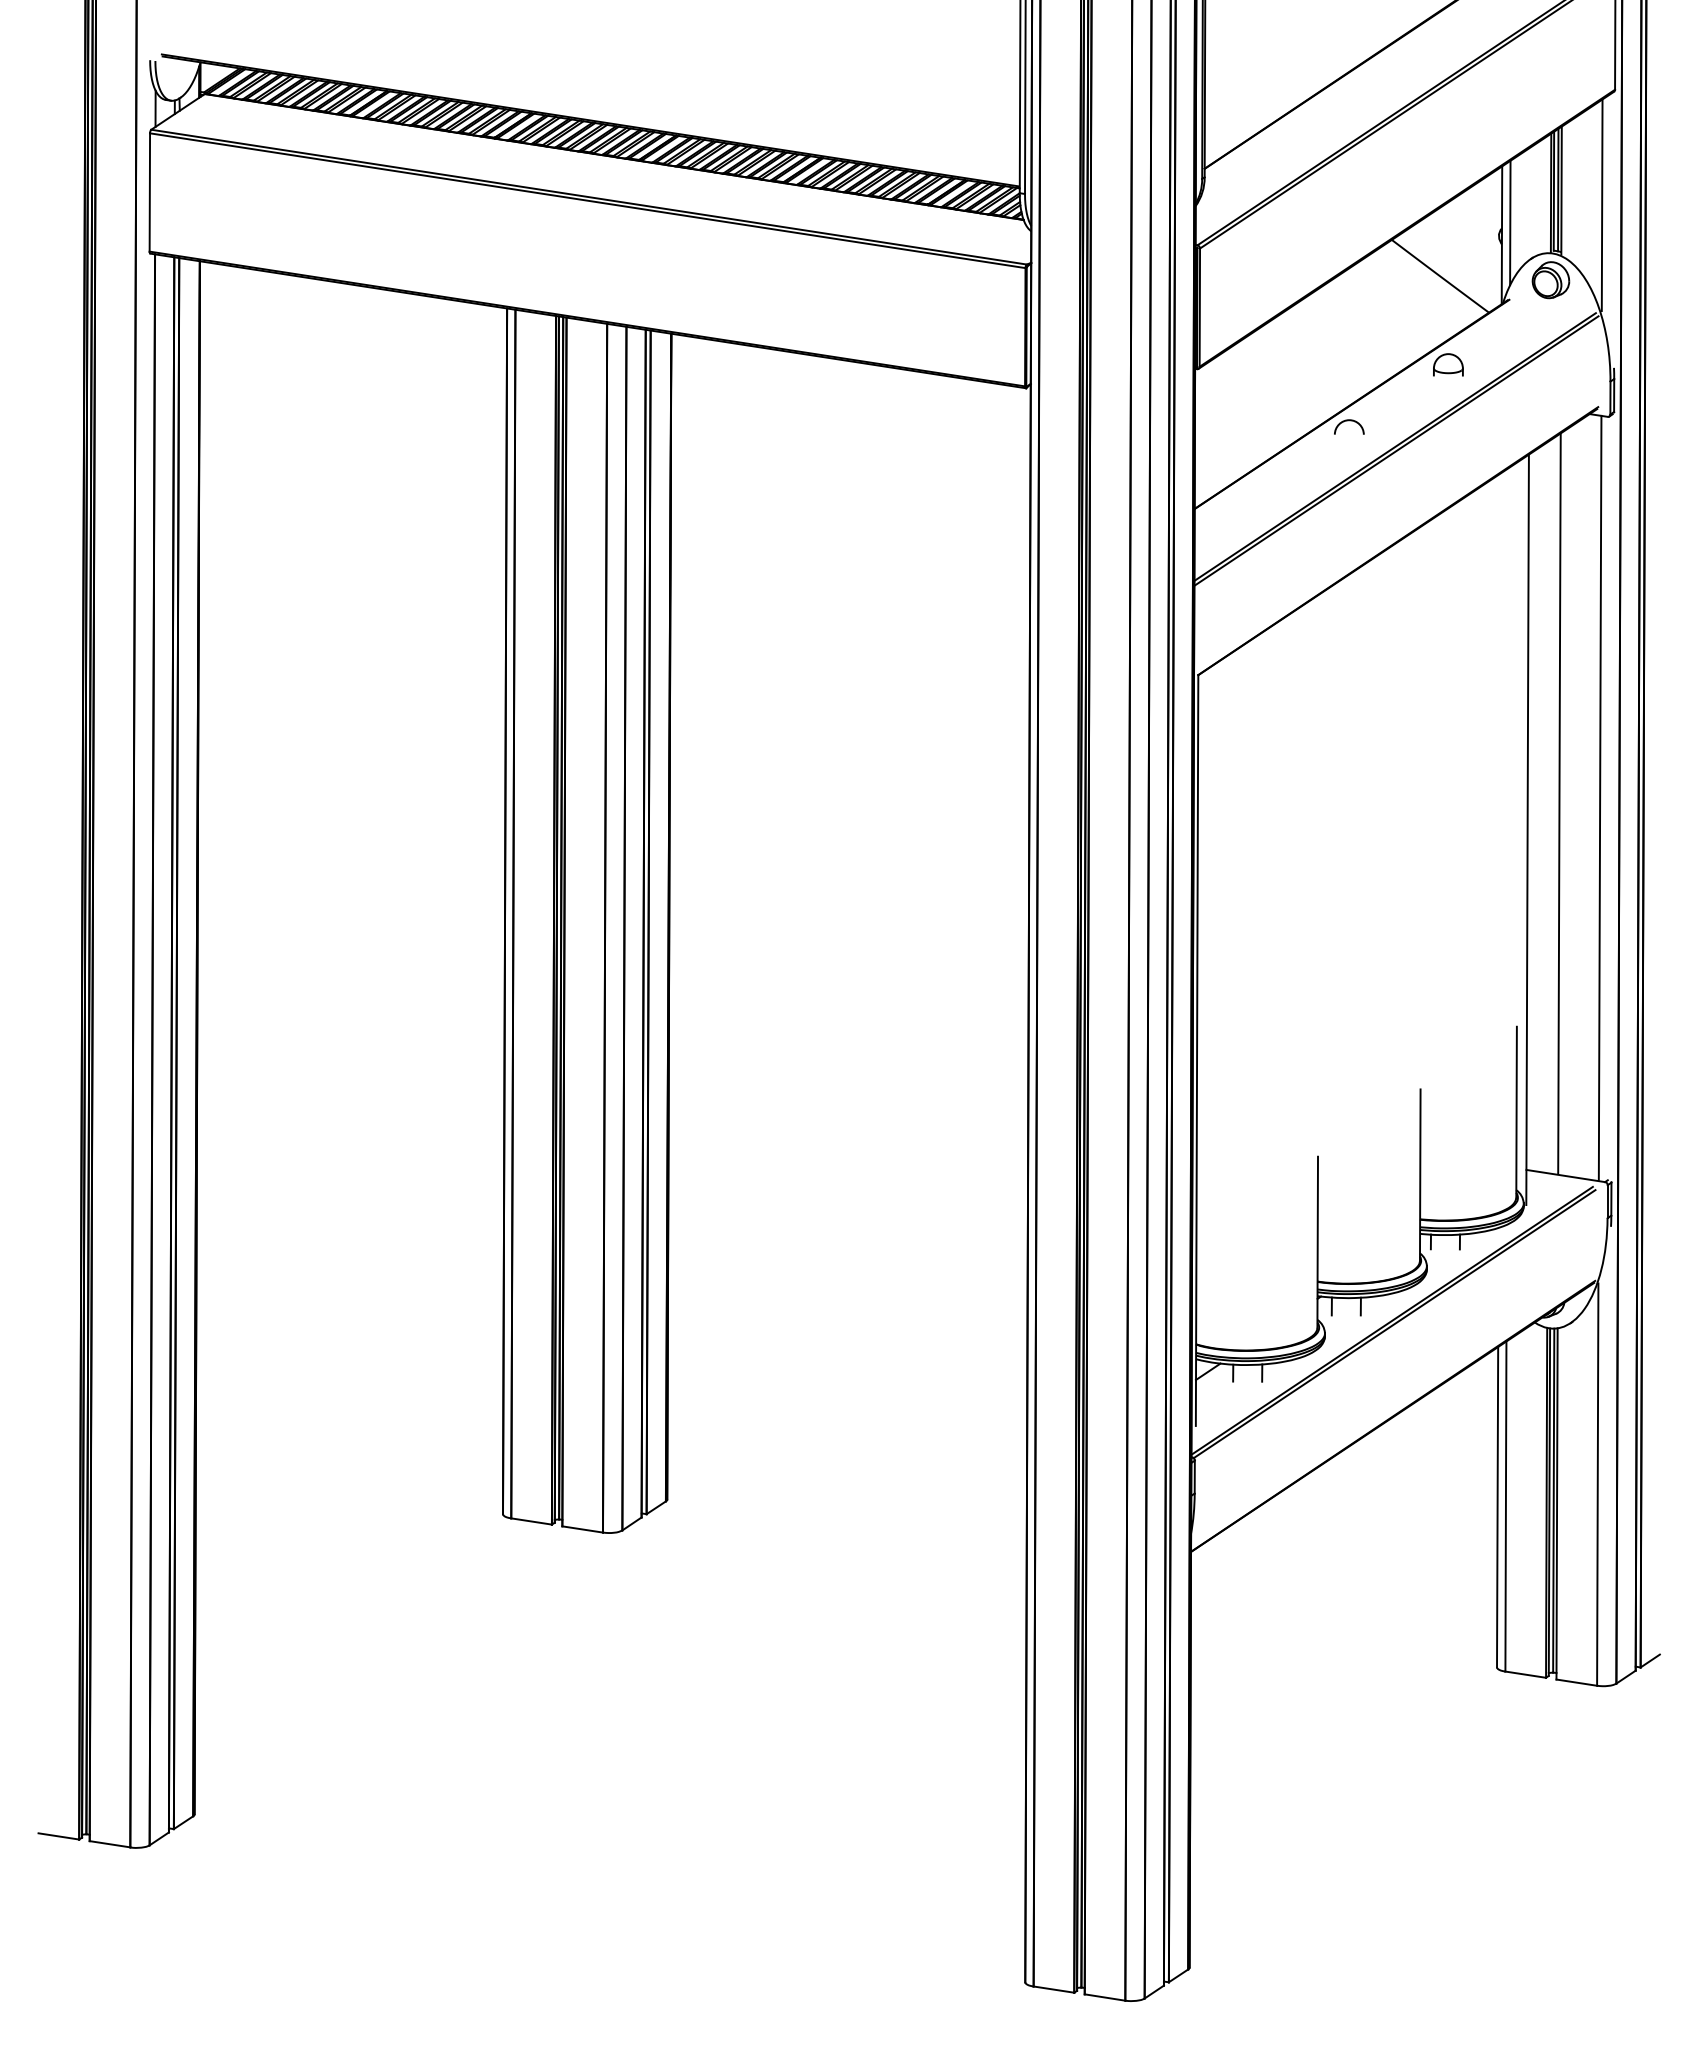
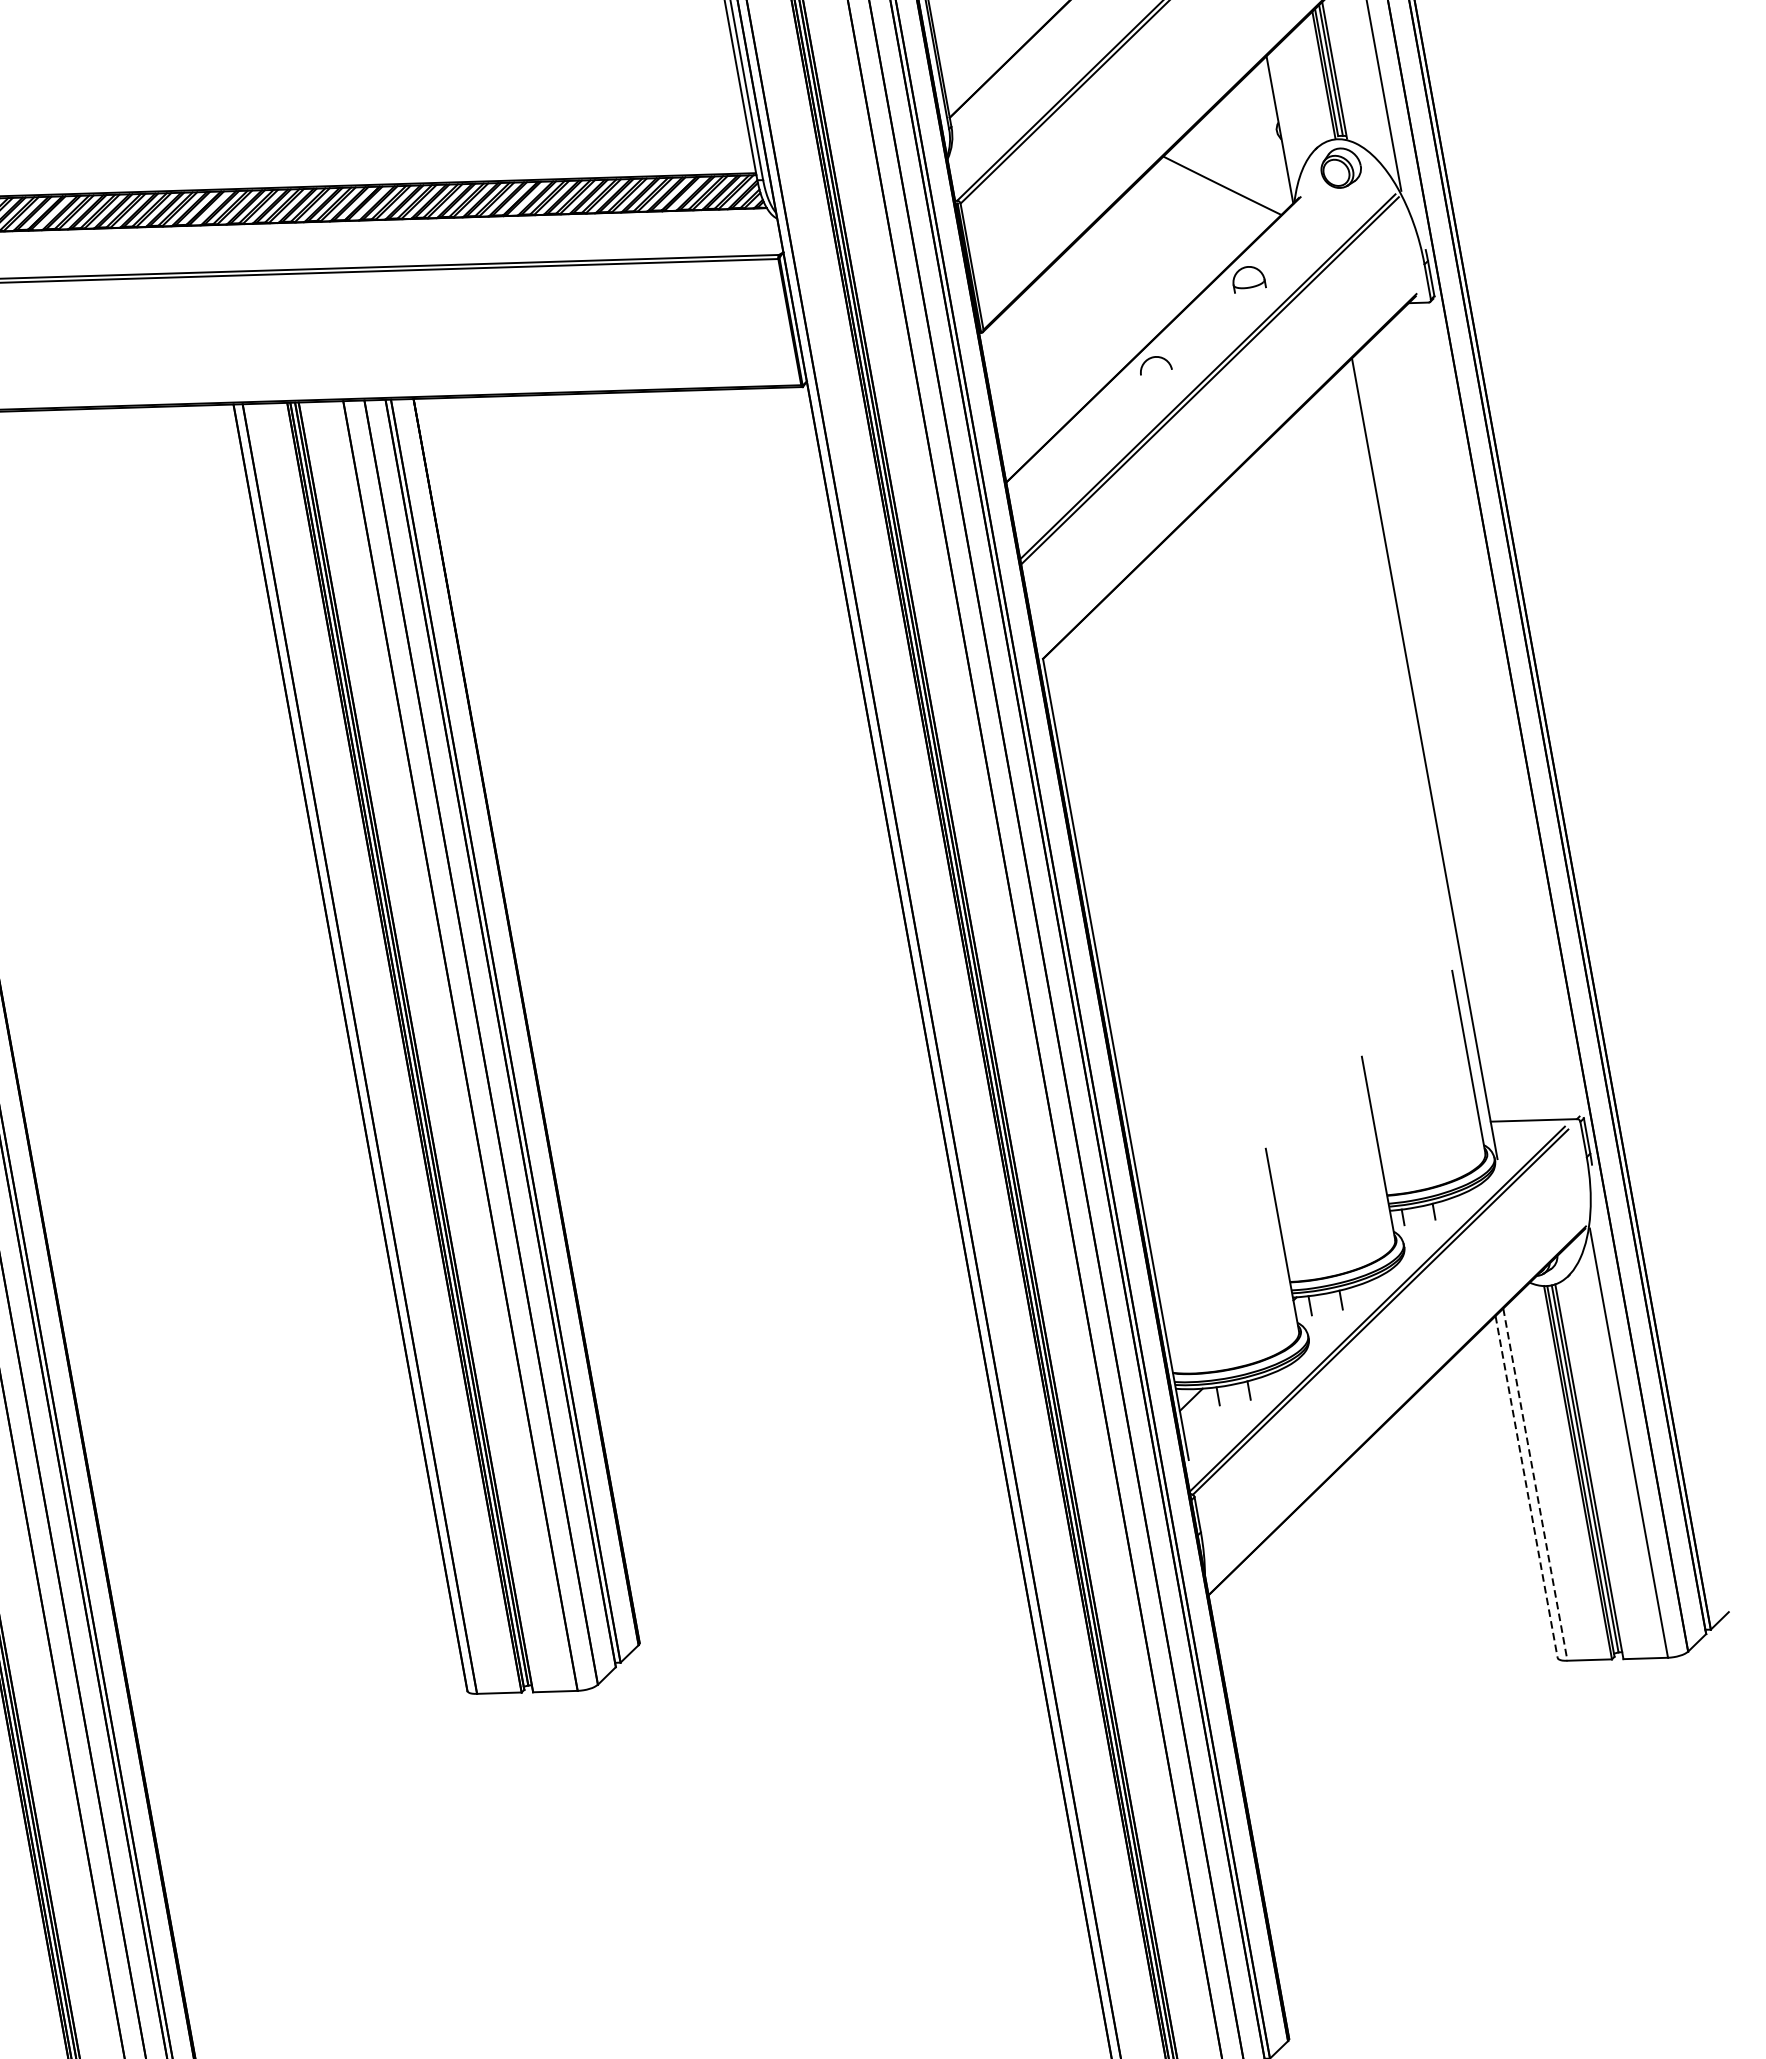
line: (1510, 222) -> (1286, 114), removed
line: (1599, 797) -> (1495, 710), removed
line: (1559, 803) -> (1453, 724), removed
line: (1505, 1506) -> (1534, 1484), solid -> dashed
line: (1497, 1507) -> (1526, 1487), solid -> dashed

